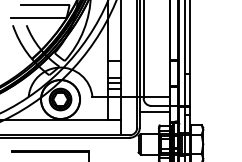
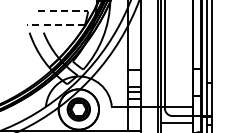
line: (45, 4) -> (63, 11), solid -> dashed
line: (38, 17) -> (56, 24), solid -> dashed

